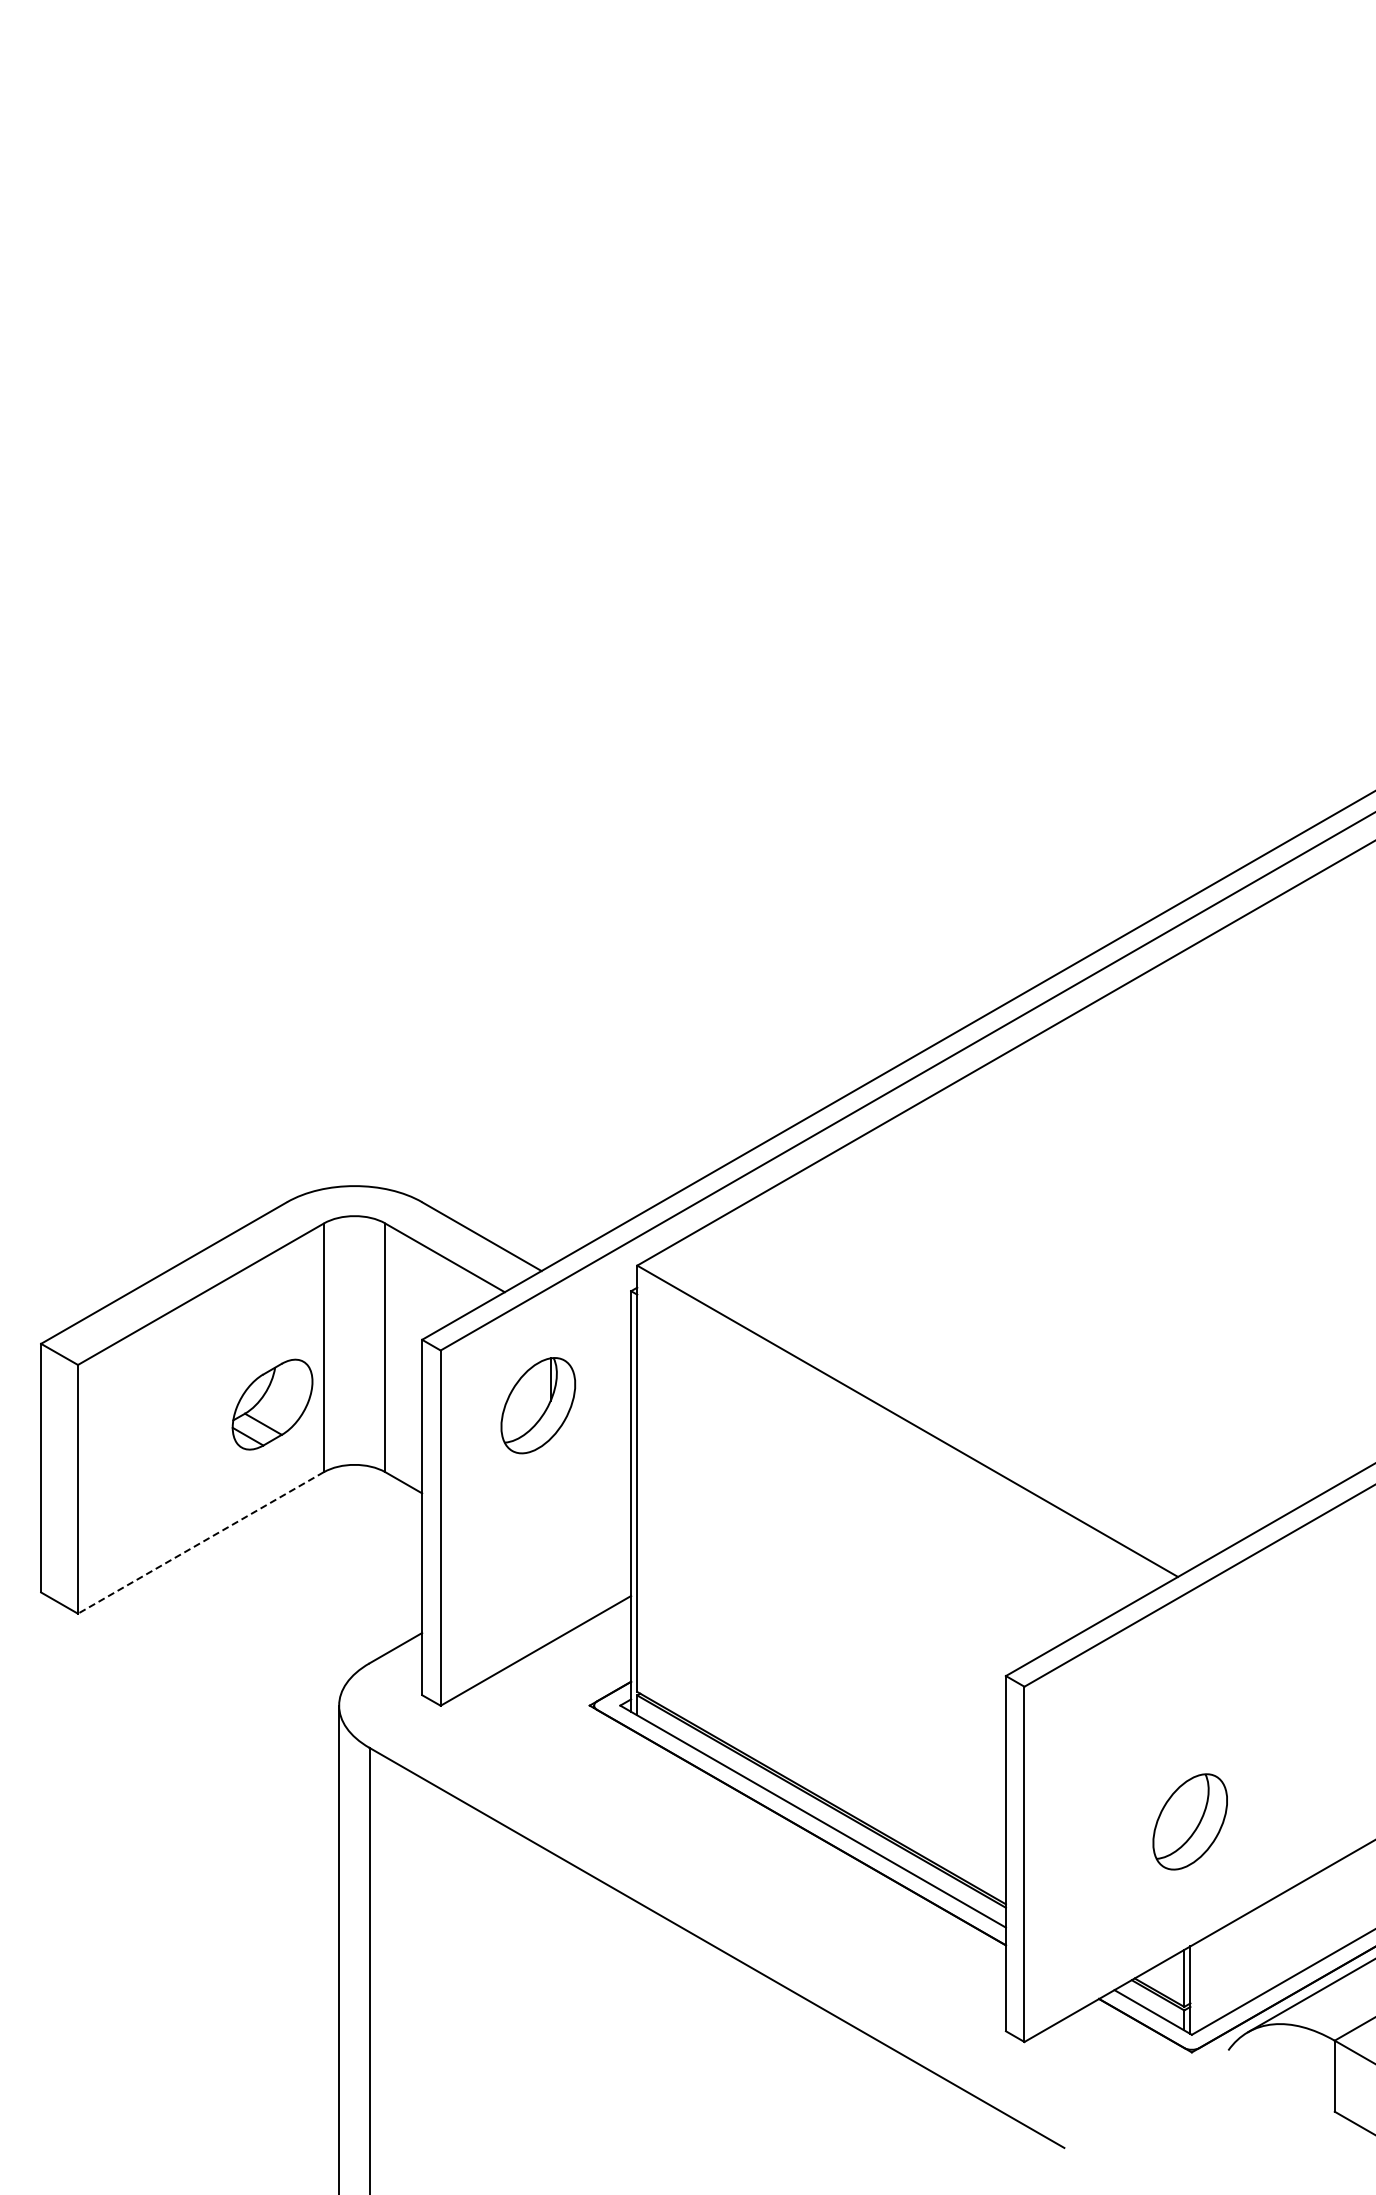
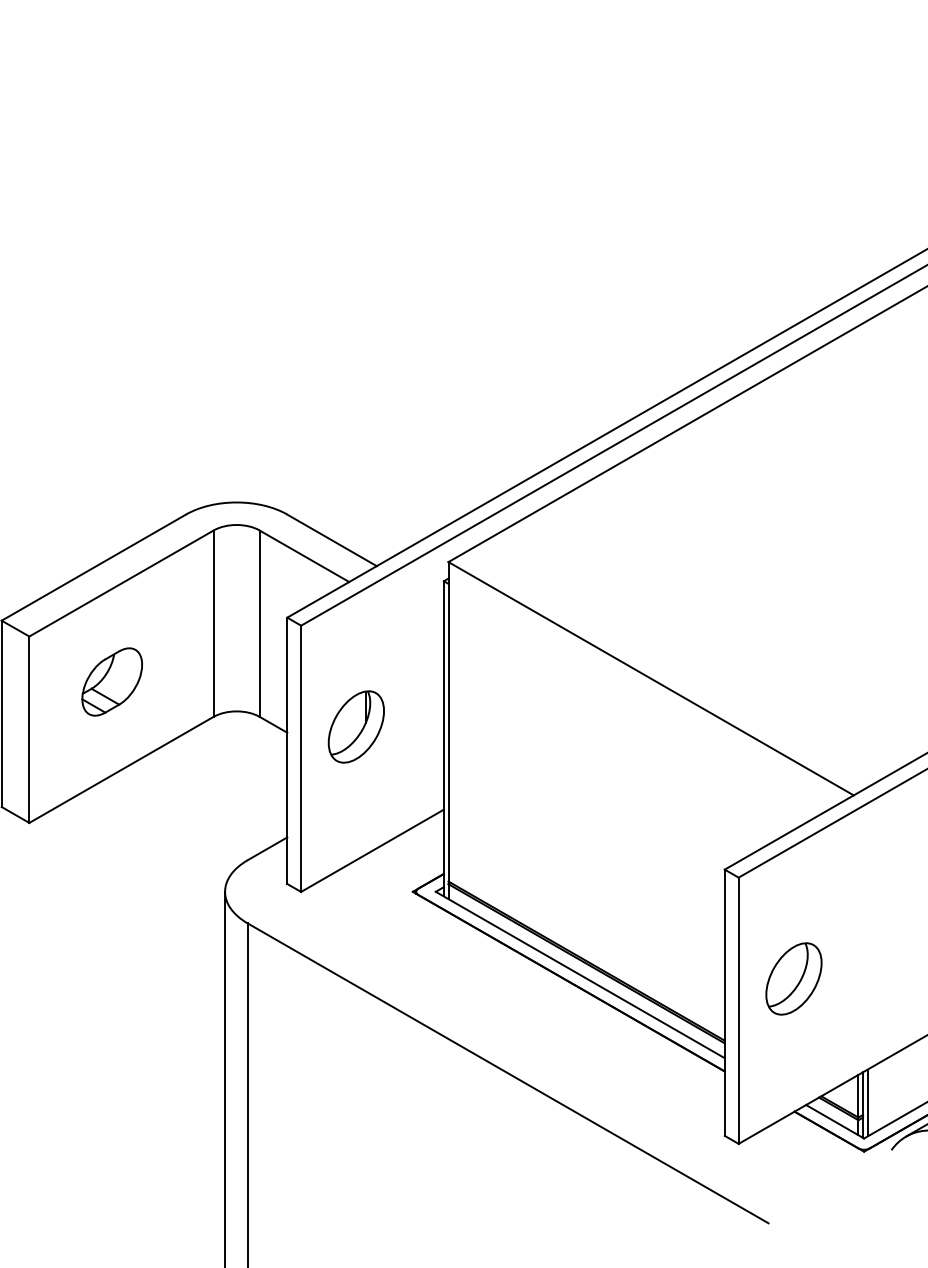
part: (272, 1404) -> (112, 681), moved
part: (538, 1405) -> (356, 726), moved
line: (200, 1542) -> (121, 769), dashed -> solid
part: (1189, 1821) -> (793, 978), moved
line: (1196, 1987) -> (867, 1103), added

